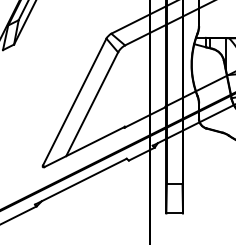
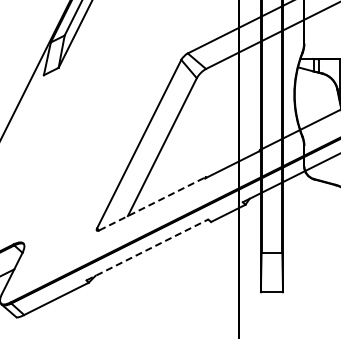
line: (84, 146) -> (152, 203), solid -> dashed
line: (80, 181) -> (147, 249), solid -> dashed

